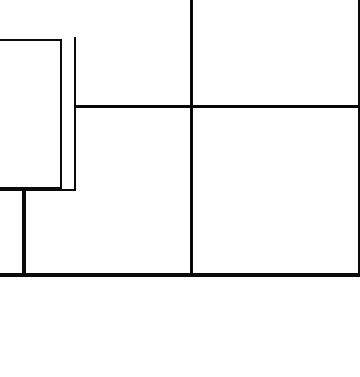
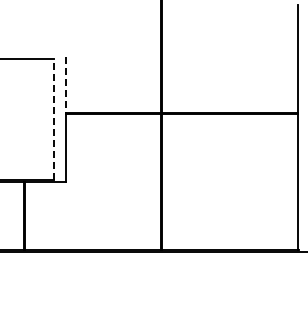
line: (75, 71) -> (66, 84), solid -> dashed
line: (60, 114) -> (54, 119), solid -> dashed

